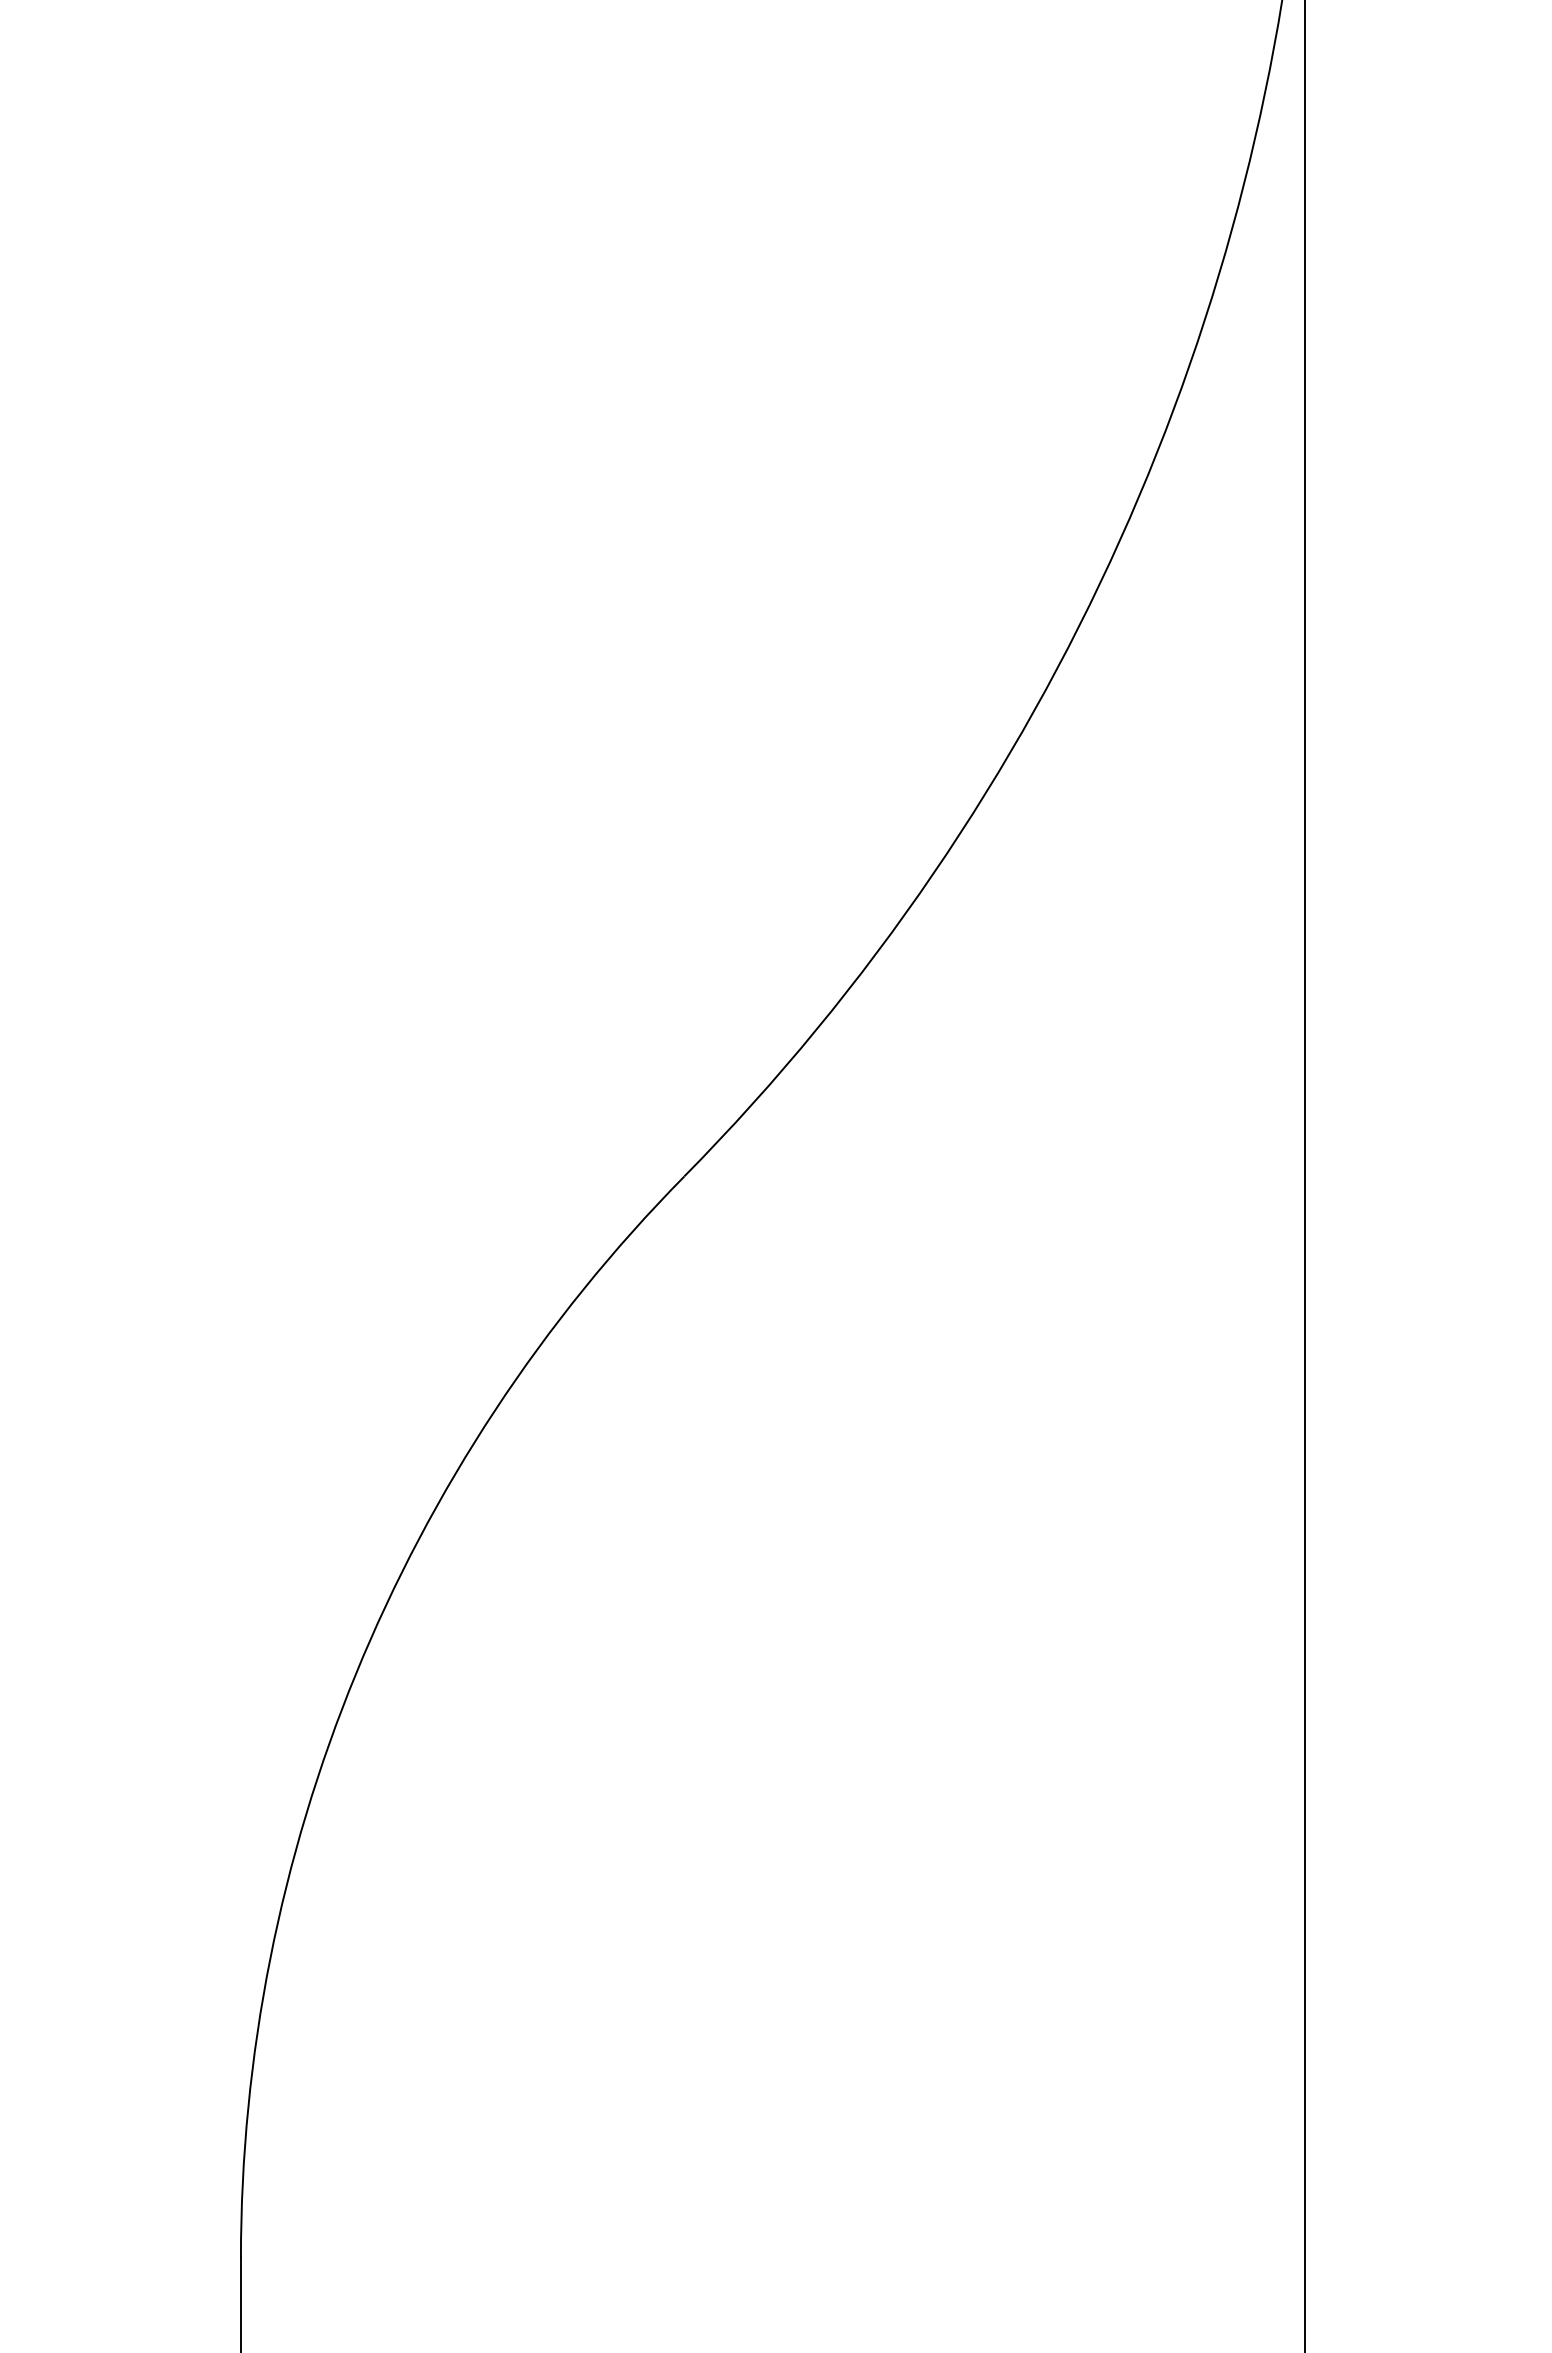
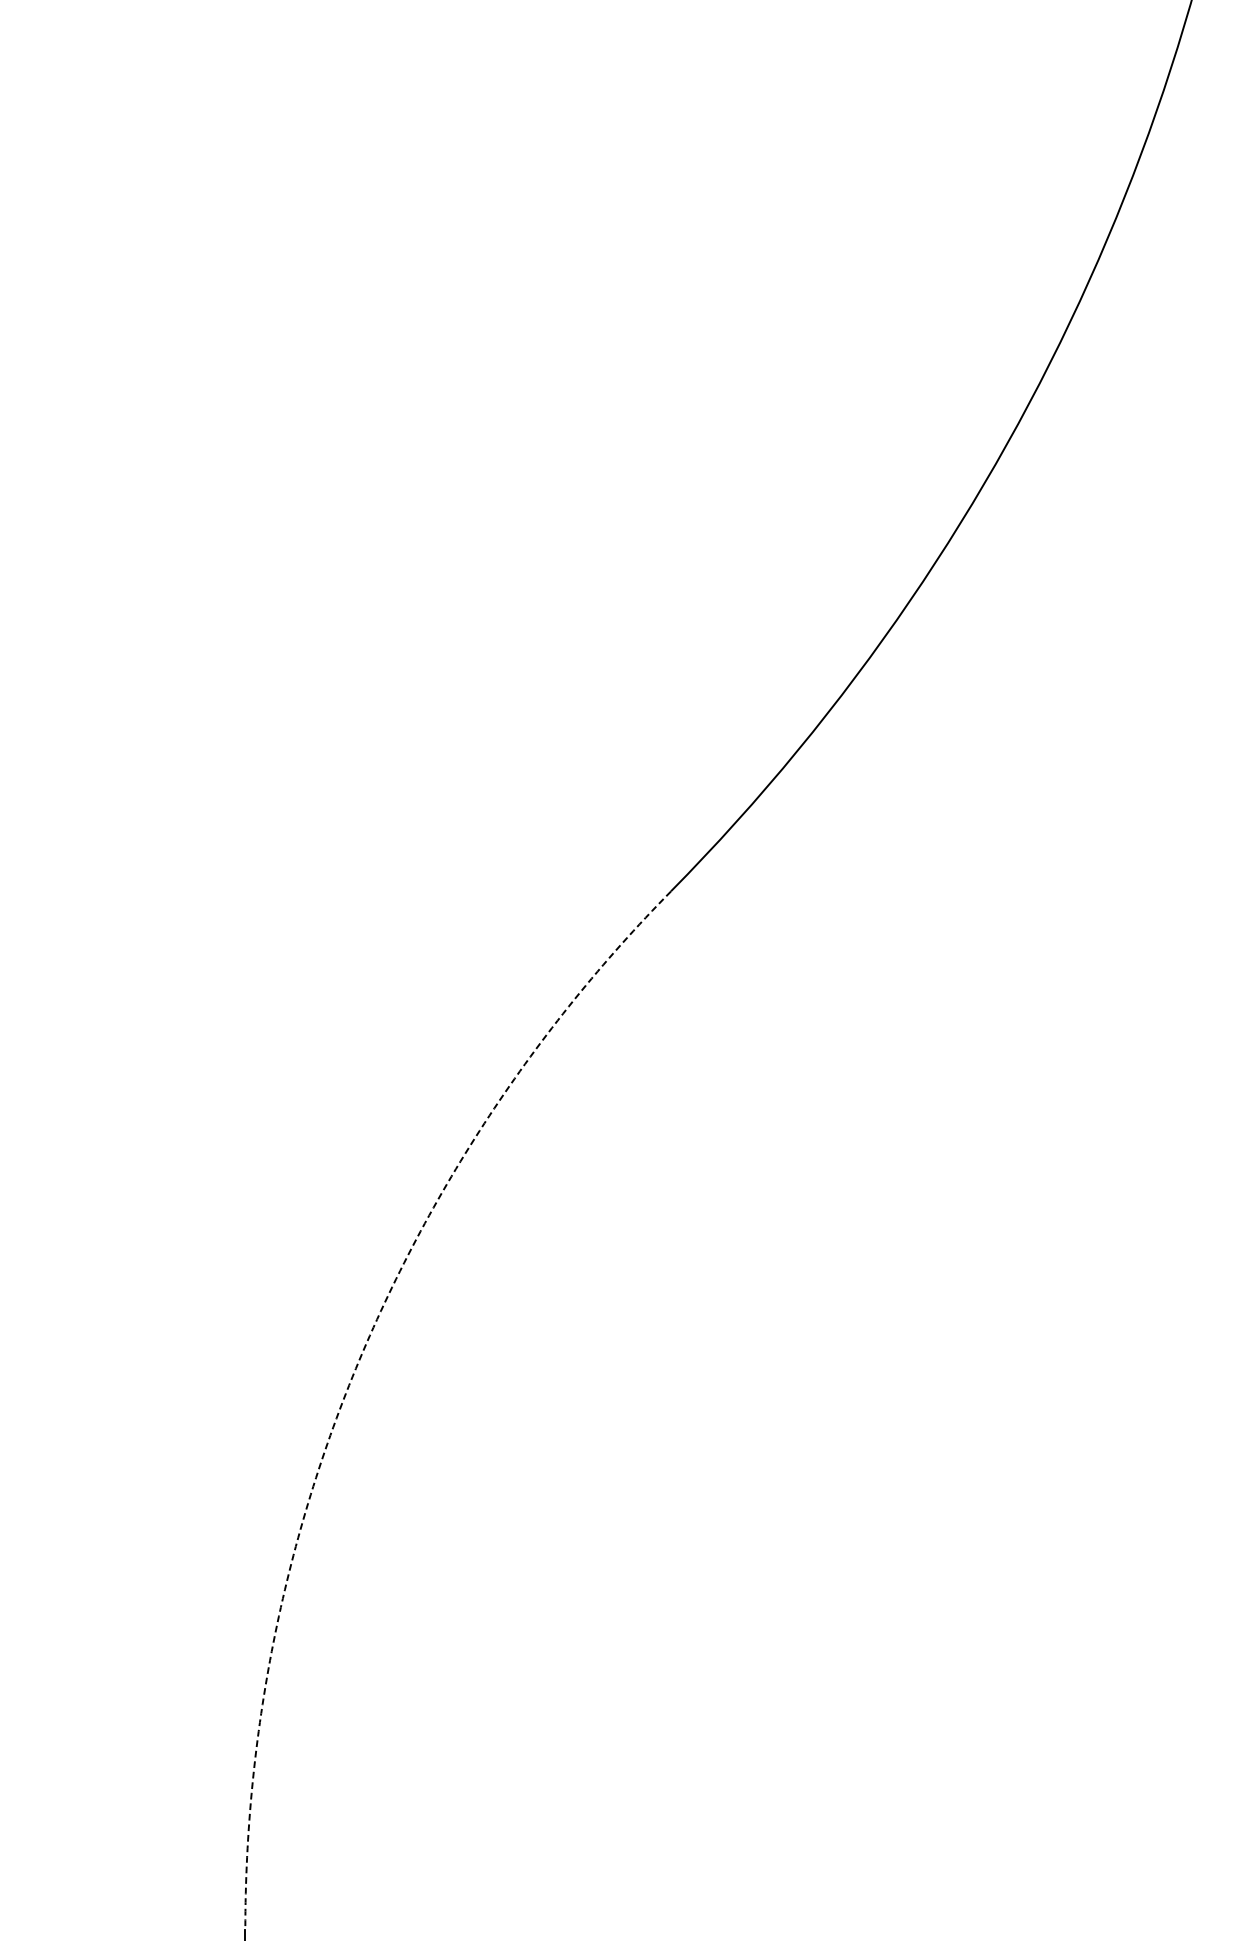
arc: (356, 1673) -> (356, 1368), solid -> dashed

